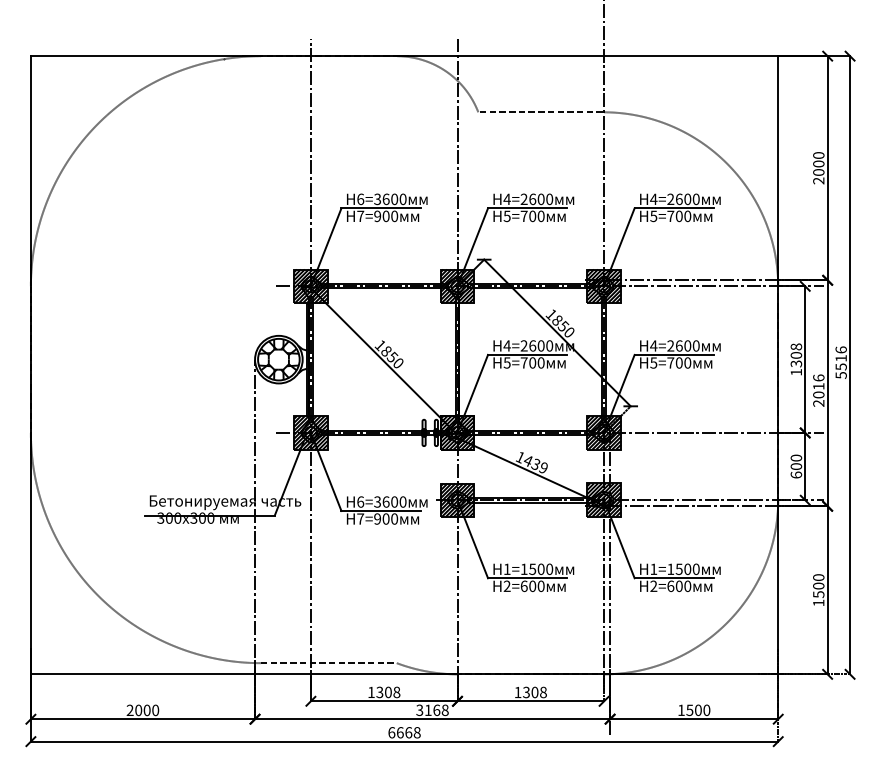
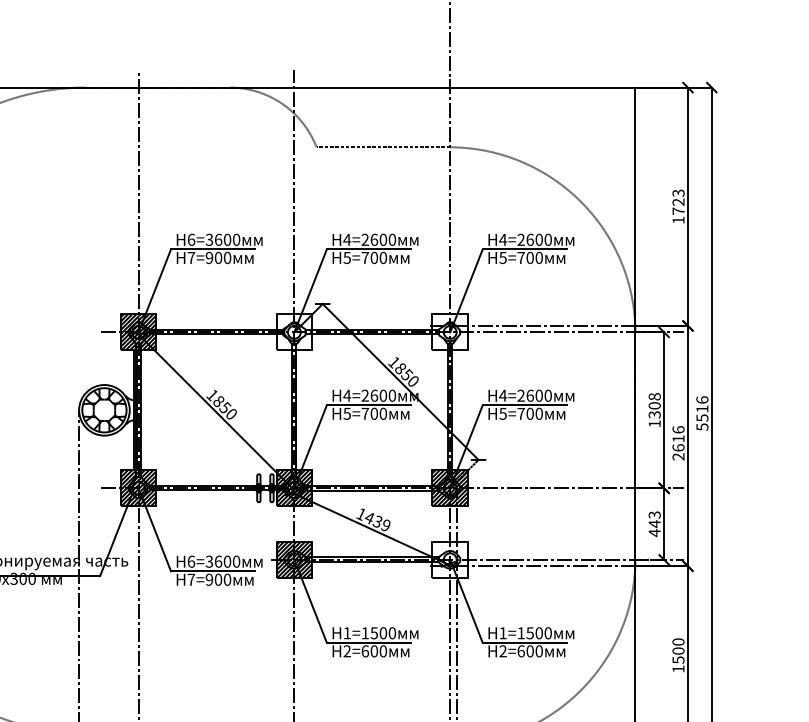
text: (818, 168) -> (678, 207), 2000 -> 1723
hatch: (457, 286) -> (294, 332), removed
hatch: (603, 286) -> (449, 332), removed
text: (818, 394) -> (678, 447), 2016 -> 2616
text: (796, 466) -> (654, 523), 600 -> 443
hatch: (603, 500) -> (449, 560), removed

